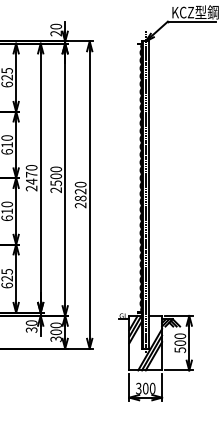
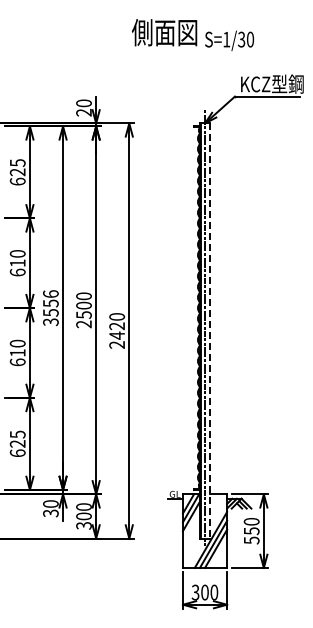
text: (31, 178) -> (50, 308), 2470 -> 3556
line: (149, 194) -> (209, 330), solid -> dashed
text: (80, 198) -> (117, 335), 2820 -> 2420
text: (180, 343) -> (251, 531), 500 -> 550

